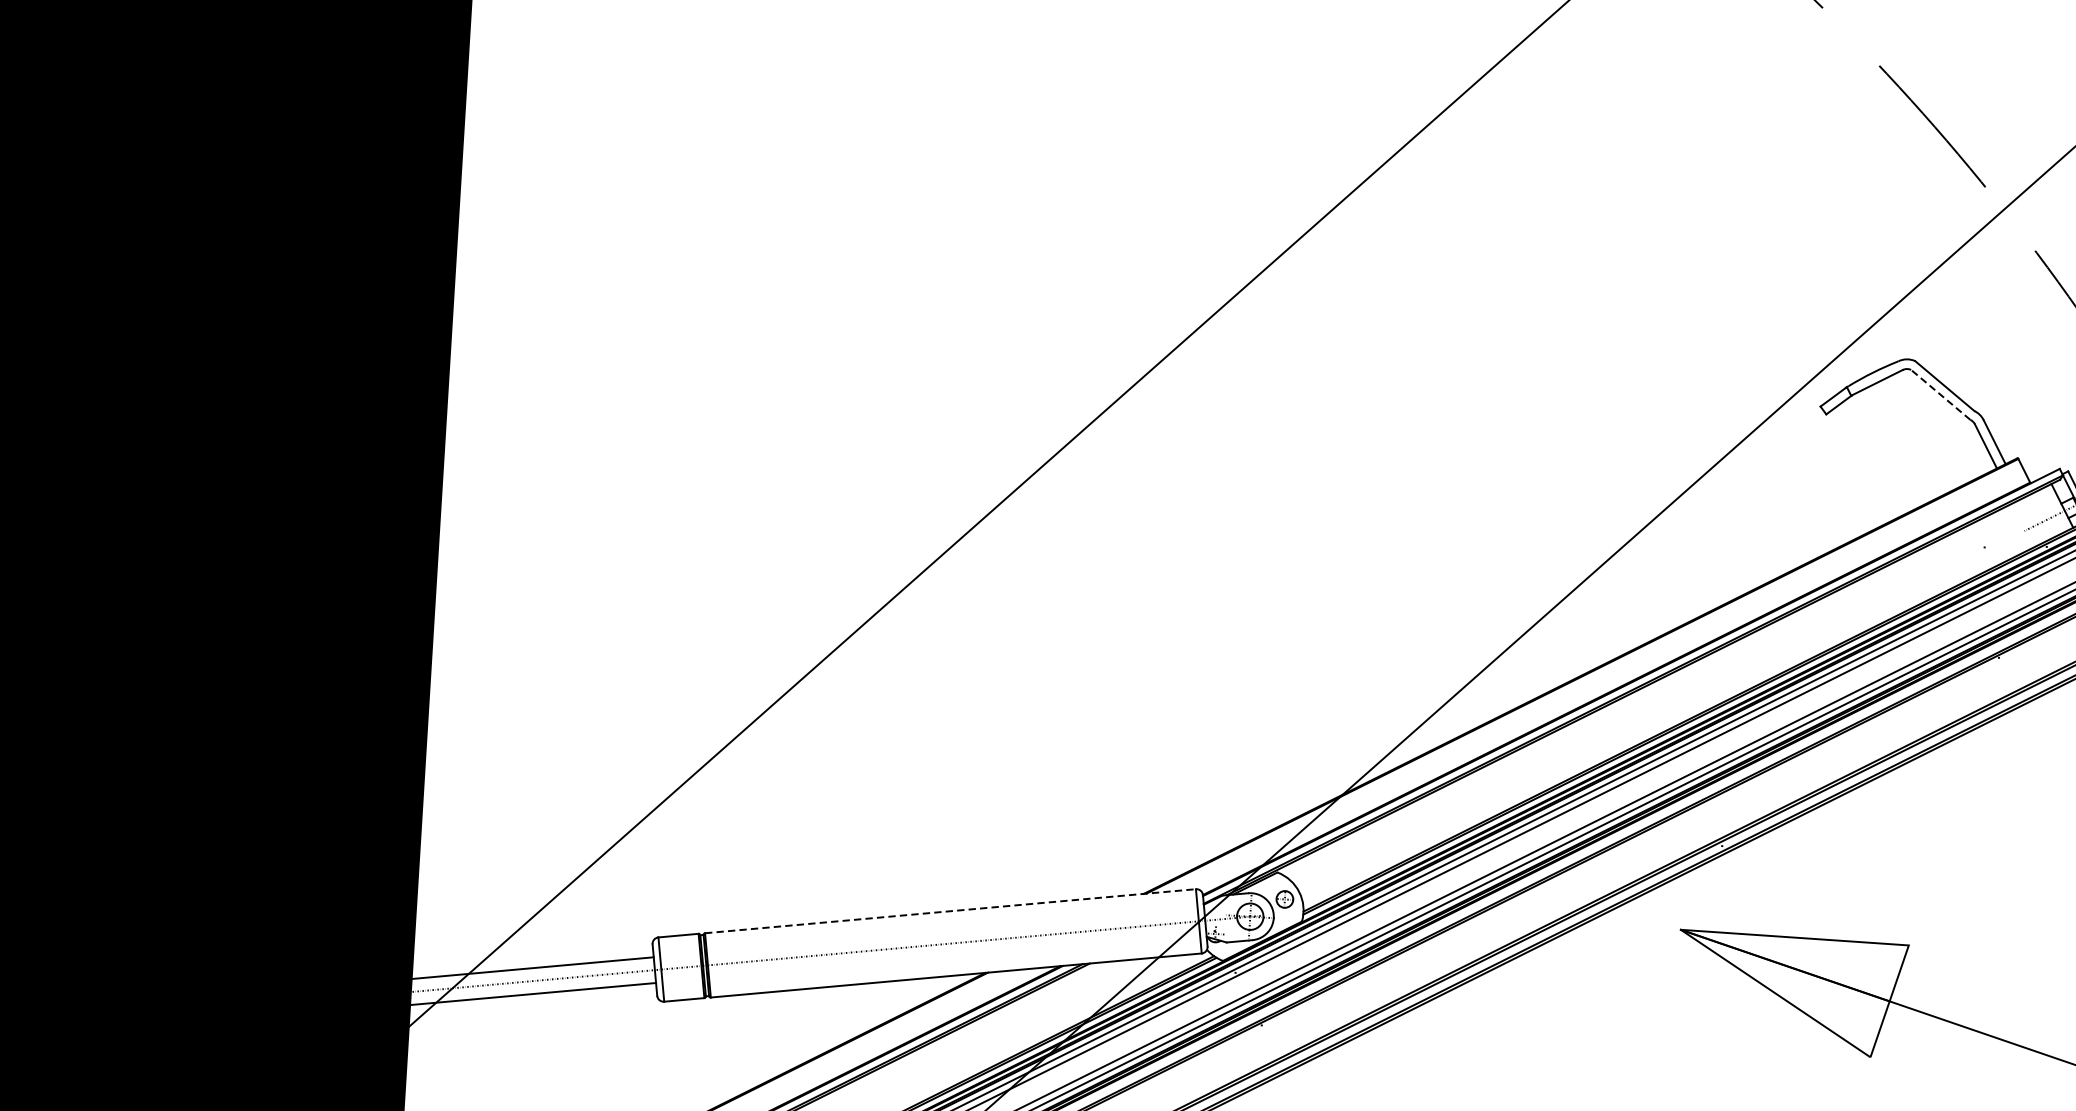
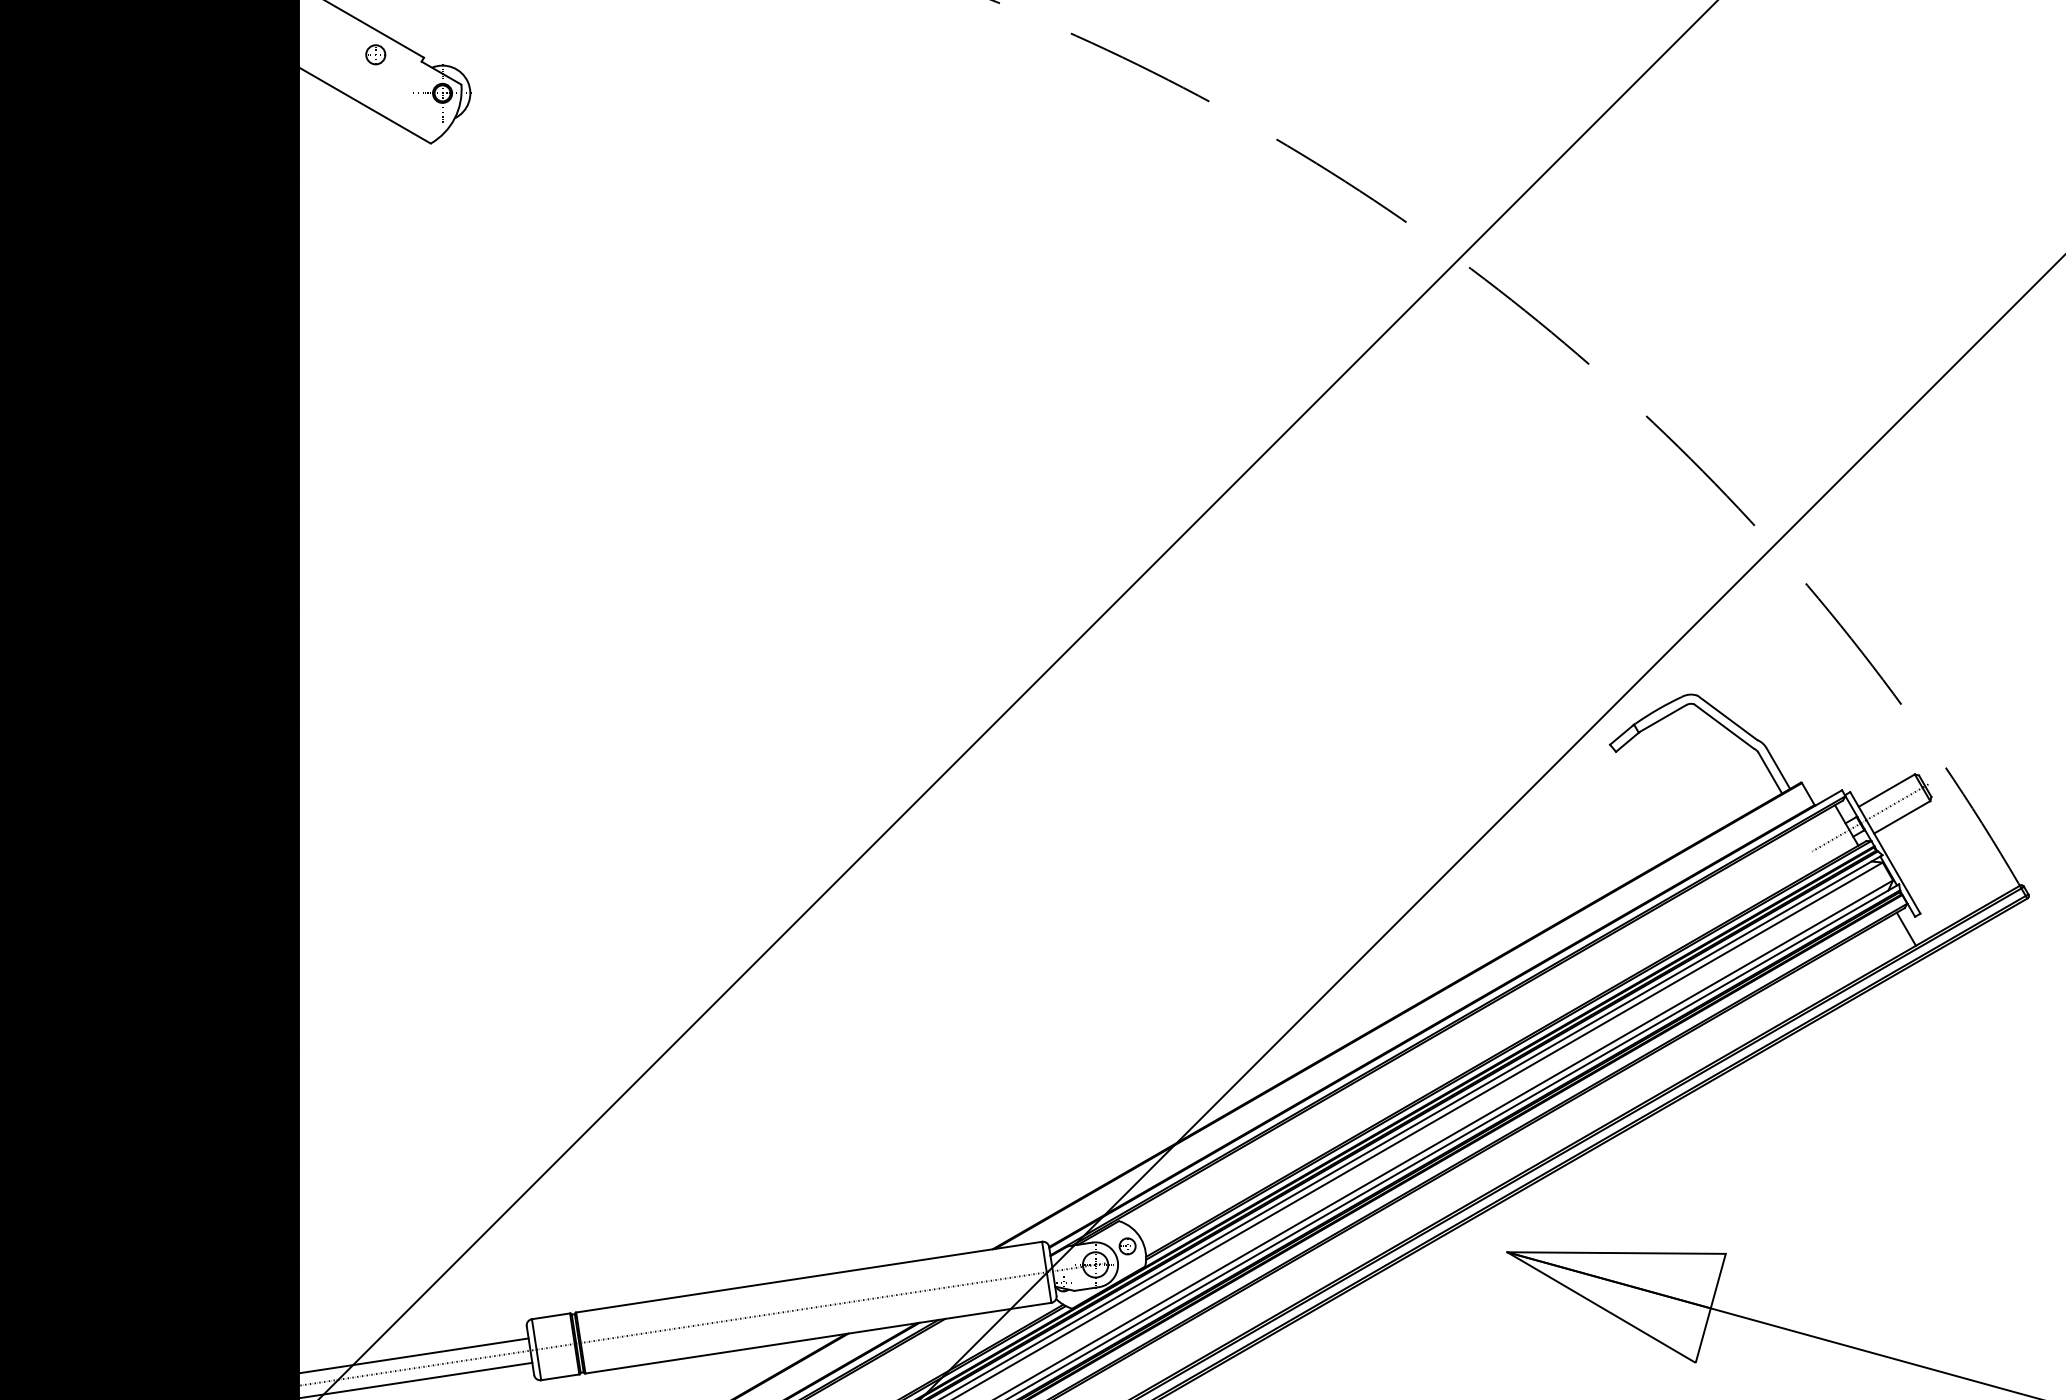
line: (1940, 394) -> (1723, 726), dashed -> solid
line: (950, 911) -> (809, 1277), dashed -> solid

